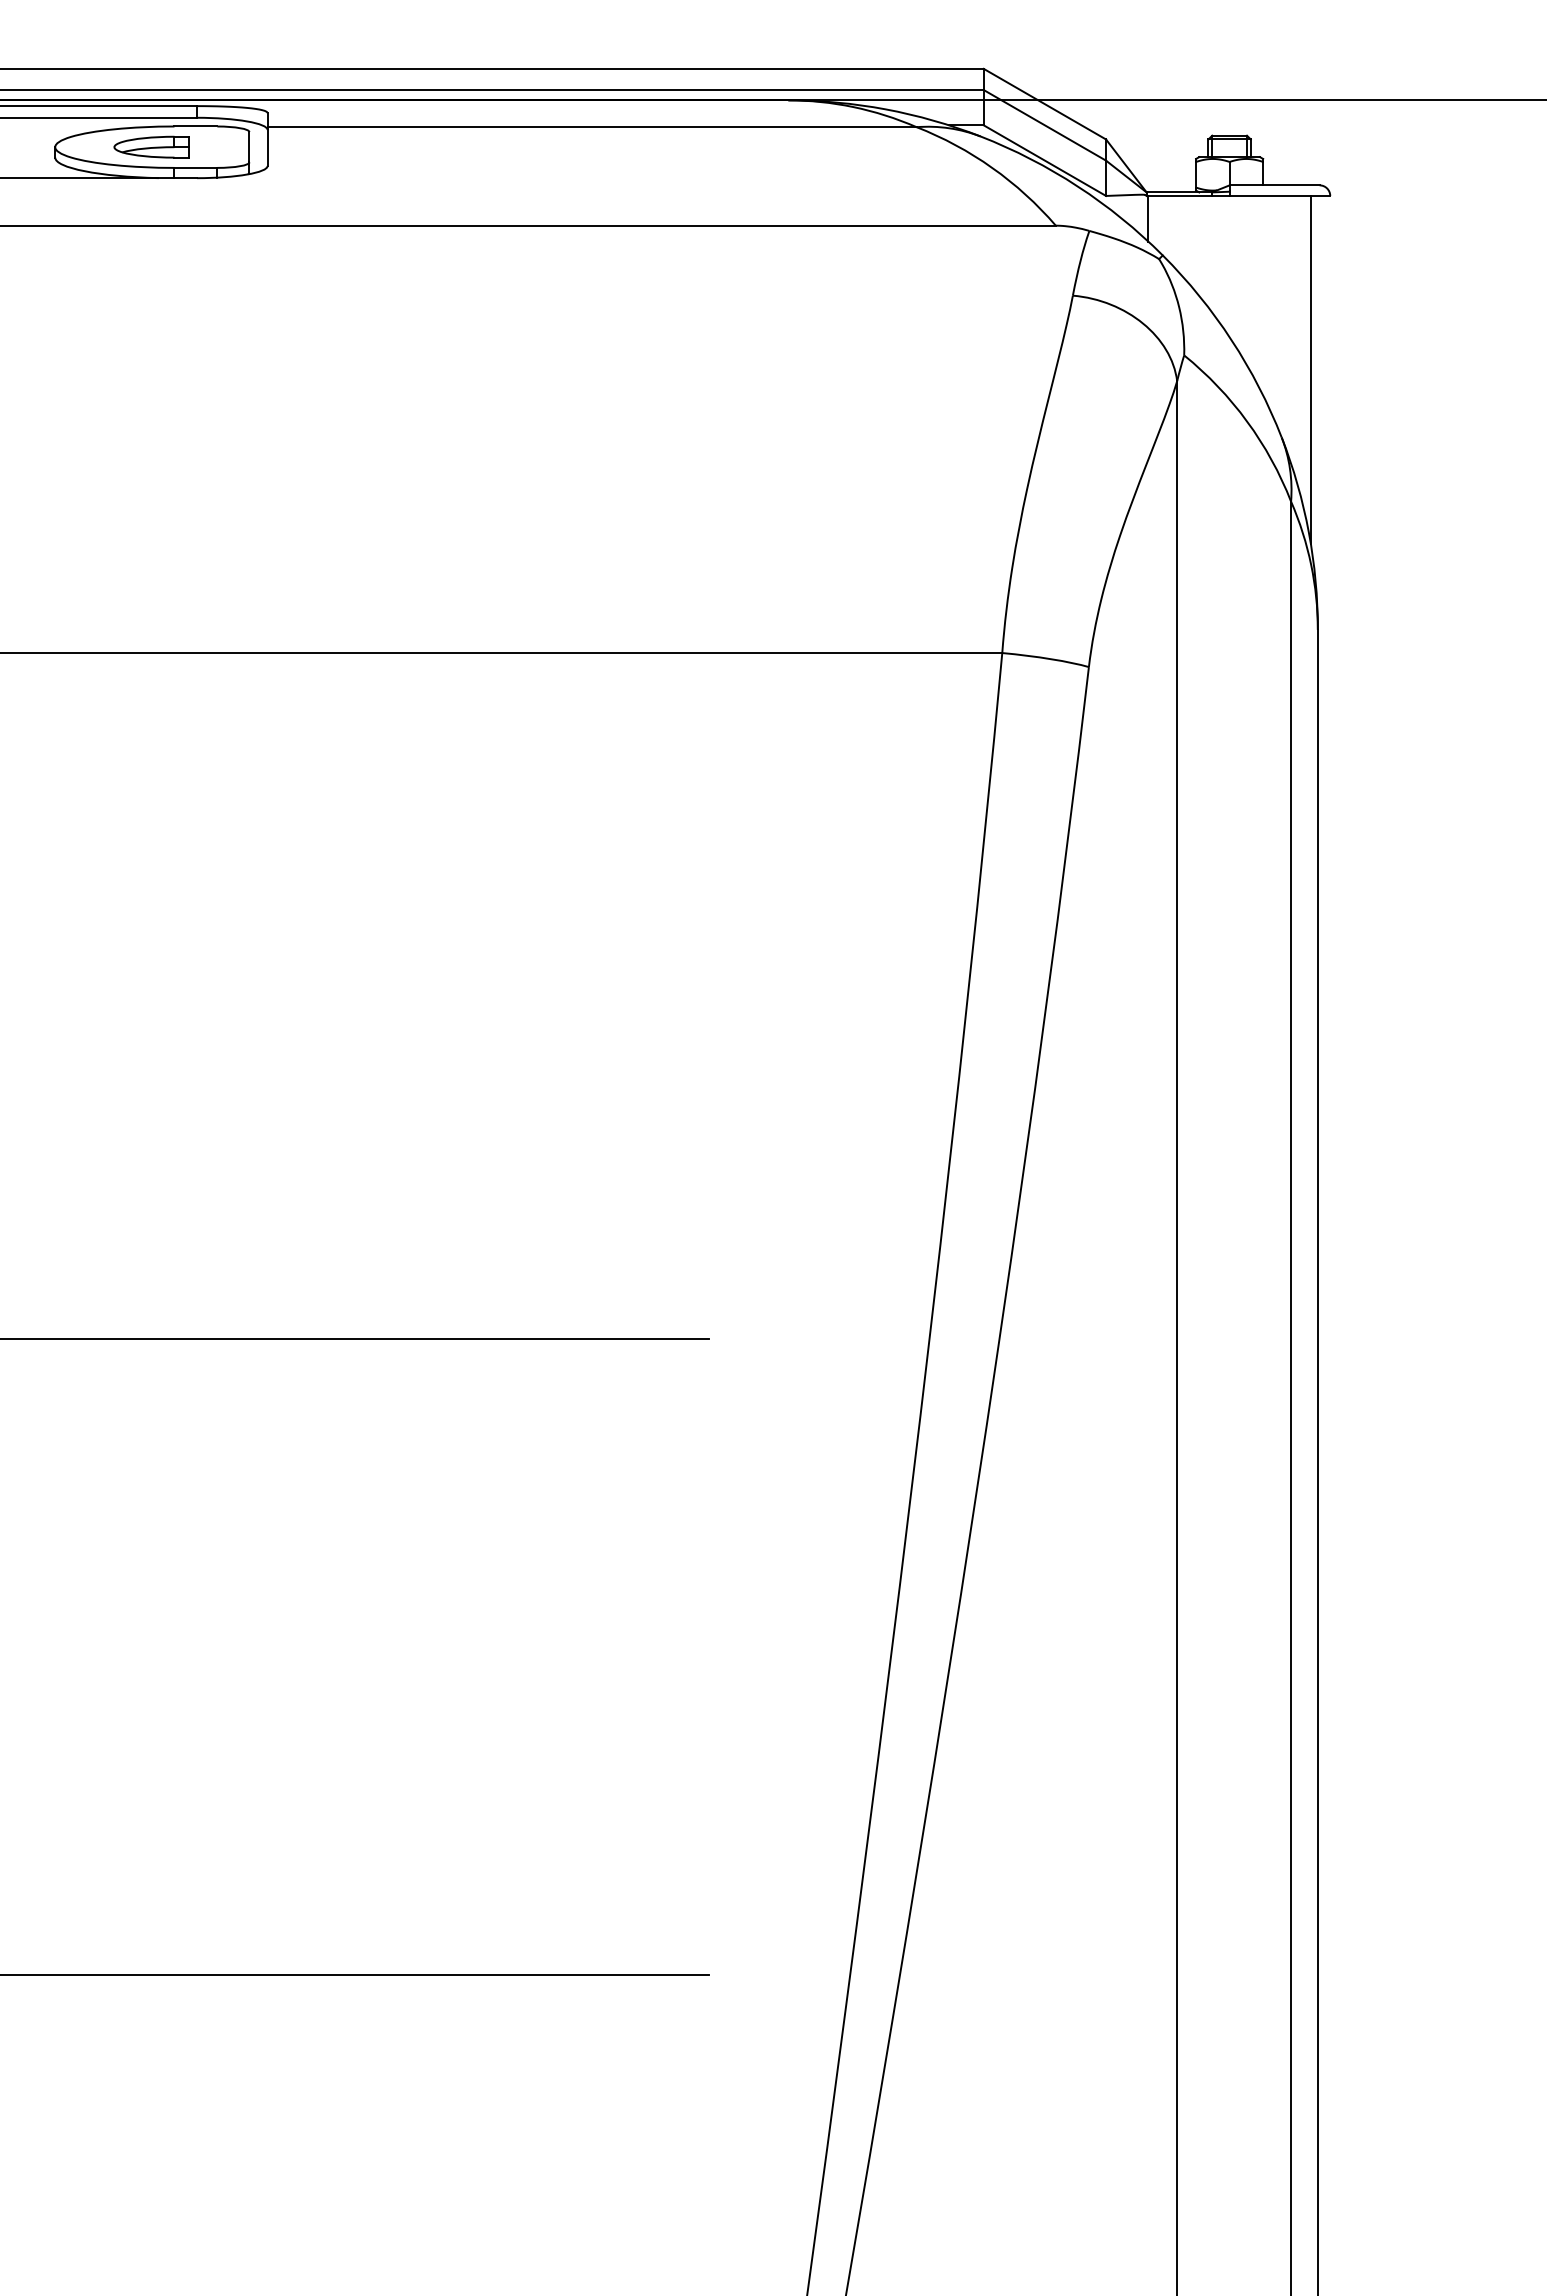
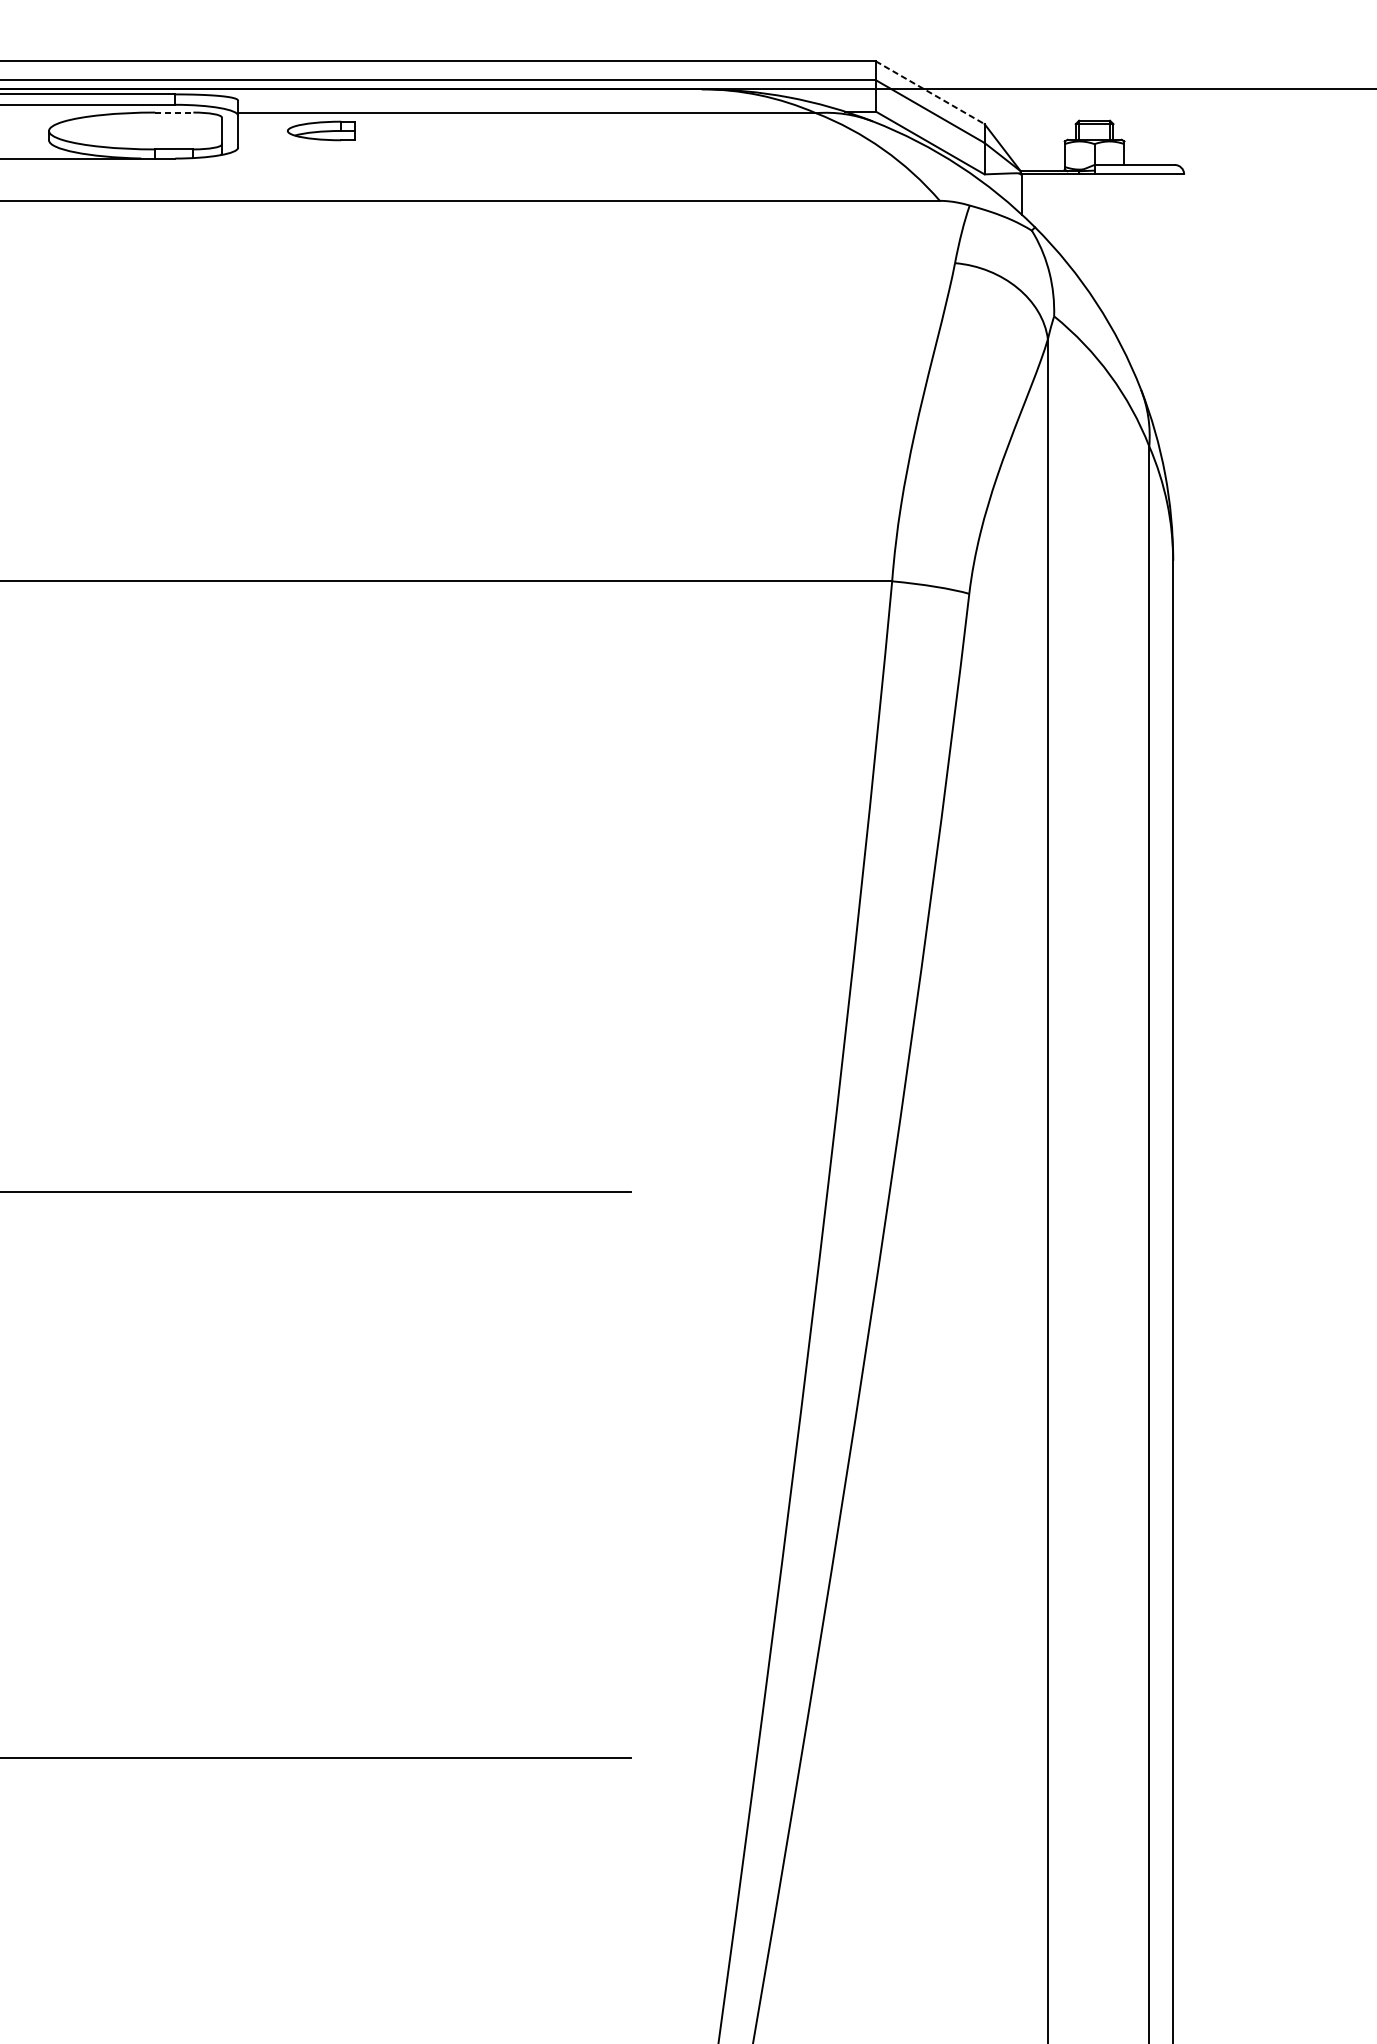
line: (1044, 104) -> (929, 92), solid -> dashed
line: (196, 126) -> (174, 112), solid -> dashed
part: (151, 146) -> (320, 130), moved
line: (1310, 369) -> (1166, 328), removed

